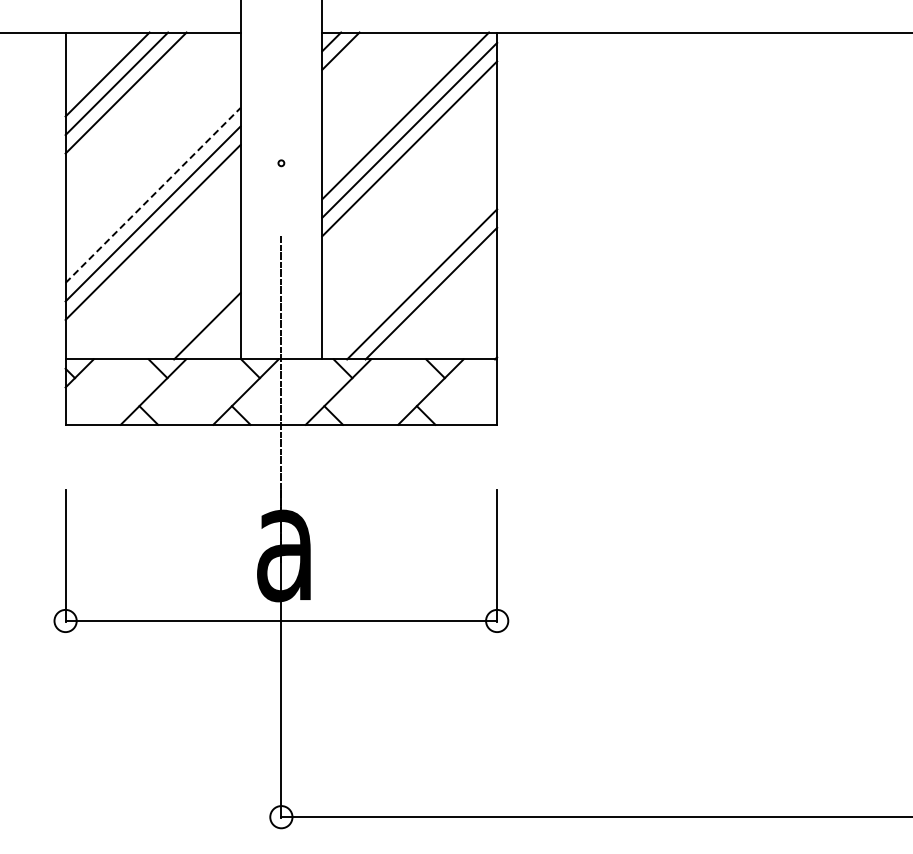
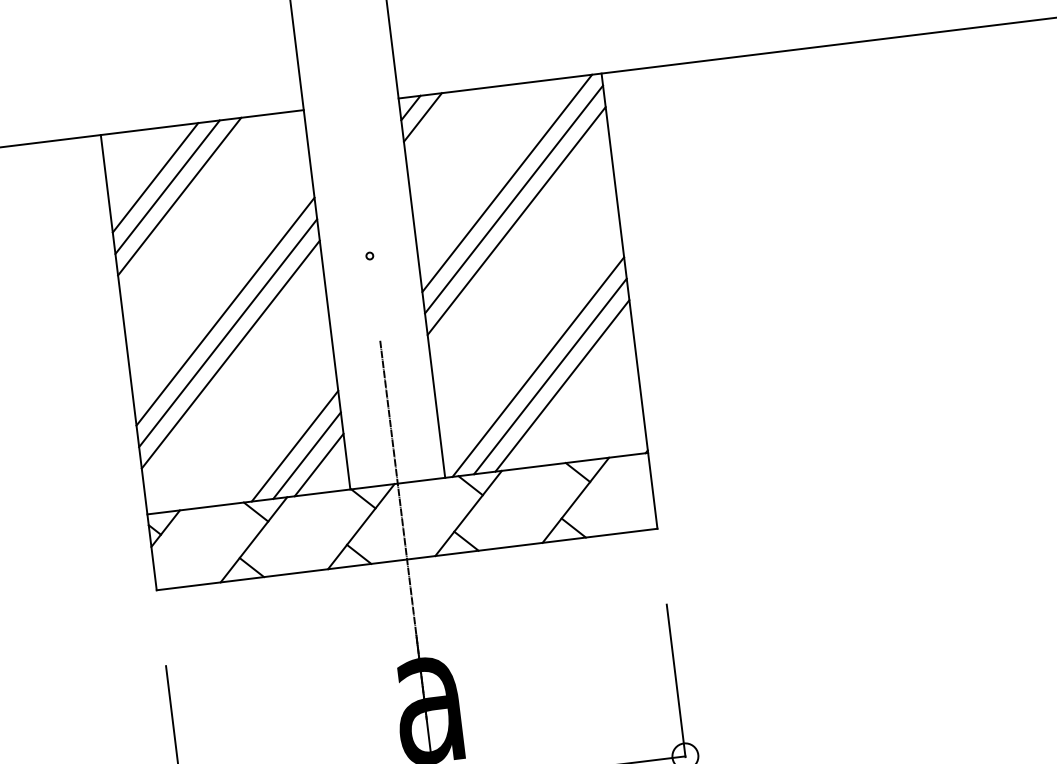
line: (153, 195) -> (226, 311), dashed -> solid
line: (412, 274) -> (537, 366), added
line: (197, 316) -> (294, 445), added
line: (216, 335) -> (319, 465), added

